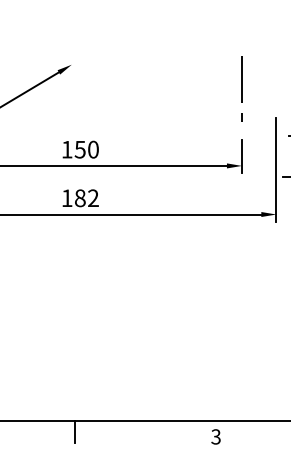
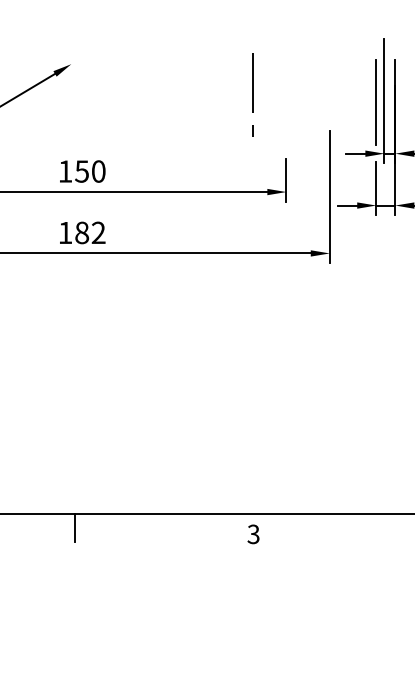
line: (241, 88) -> (252, 94), moved

